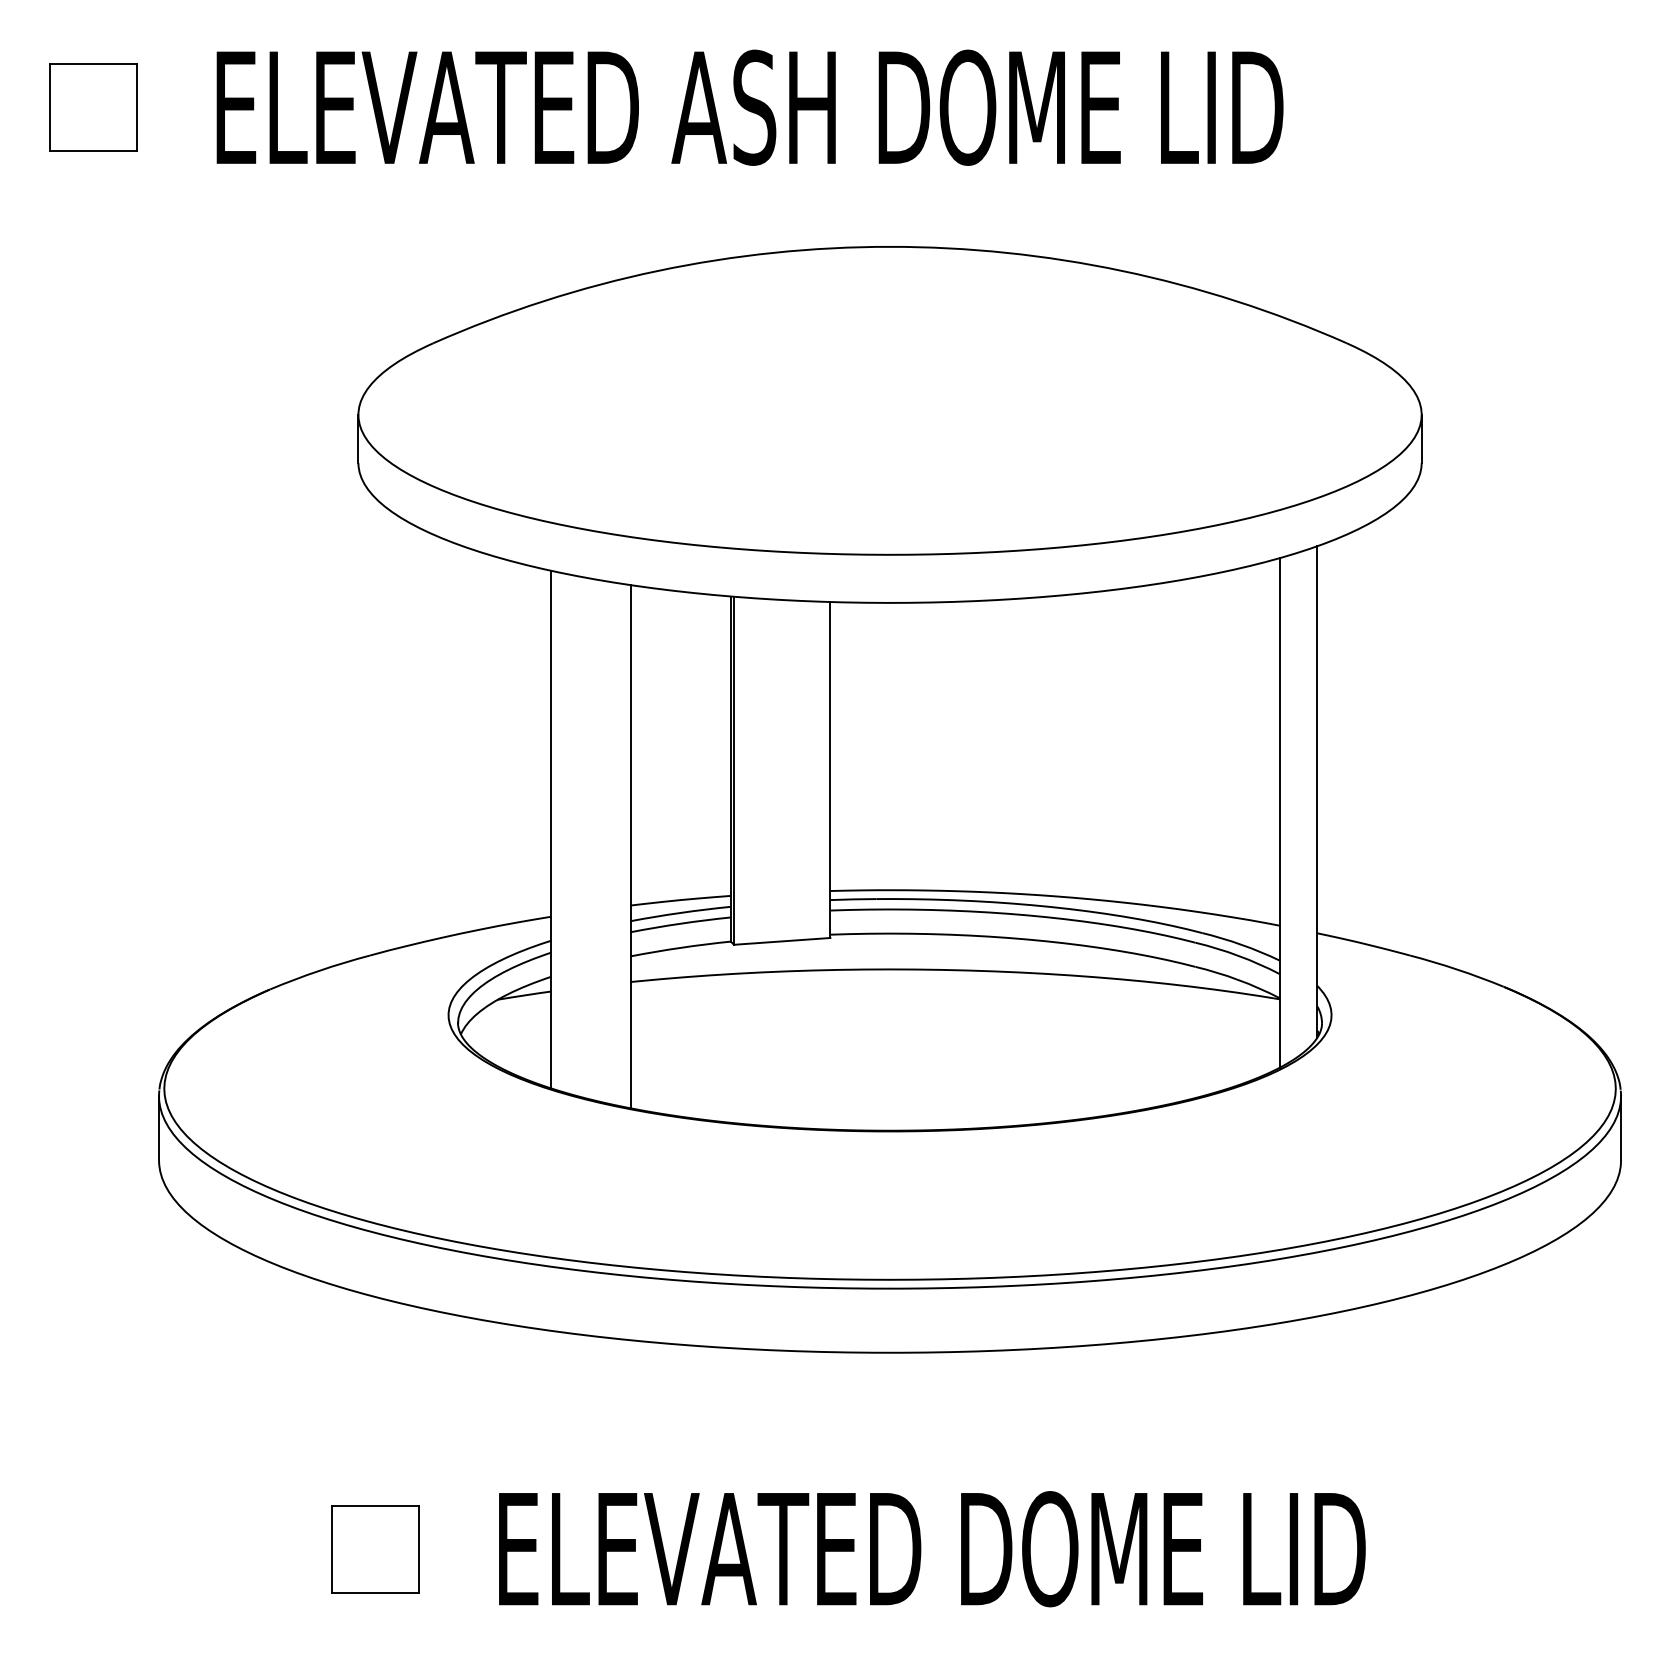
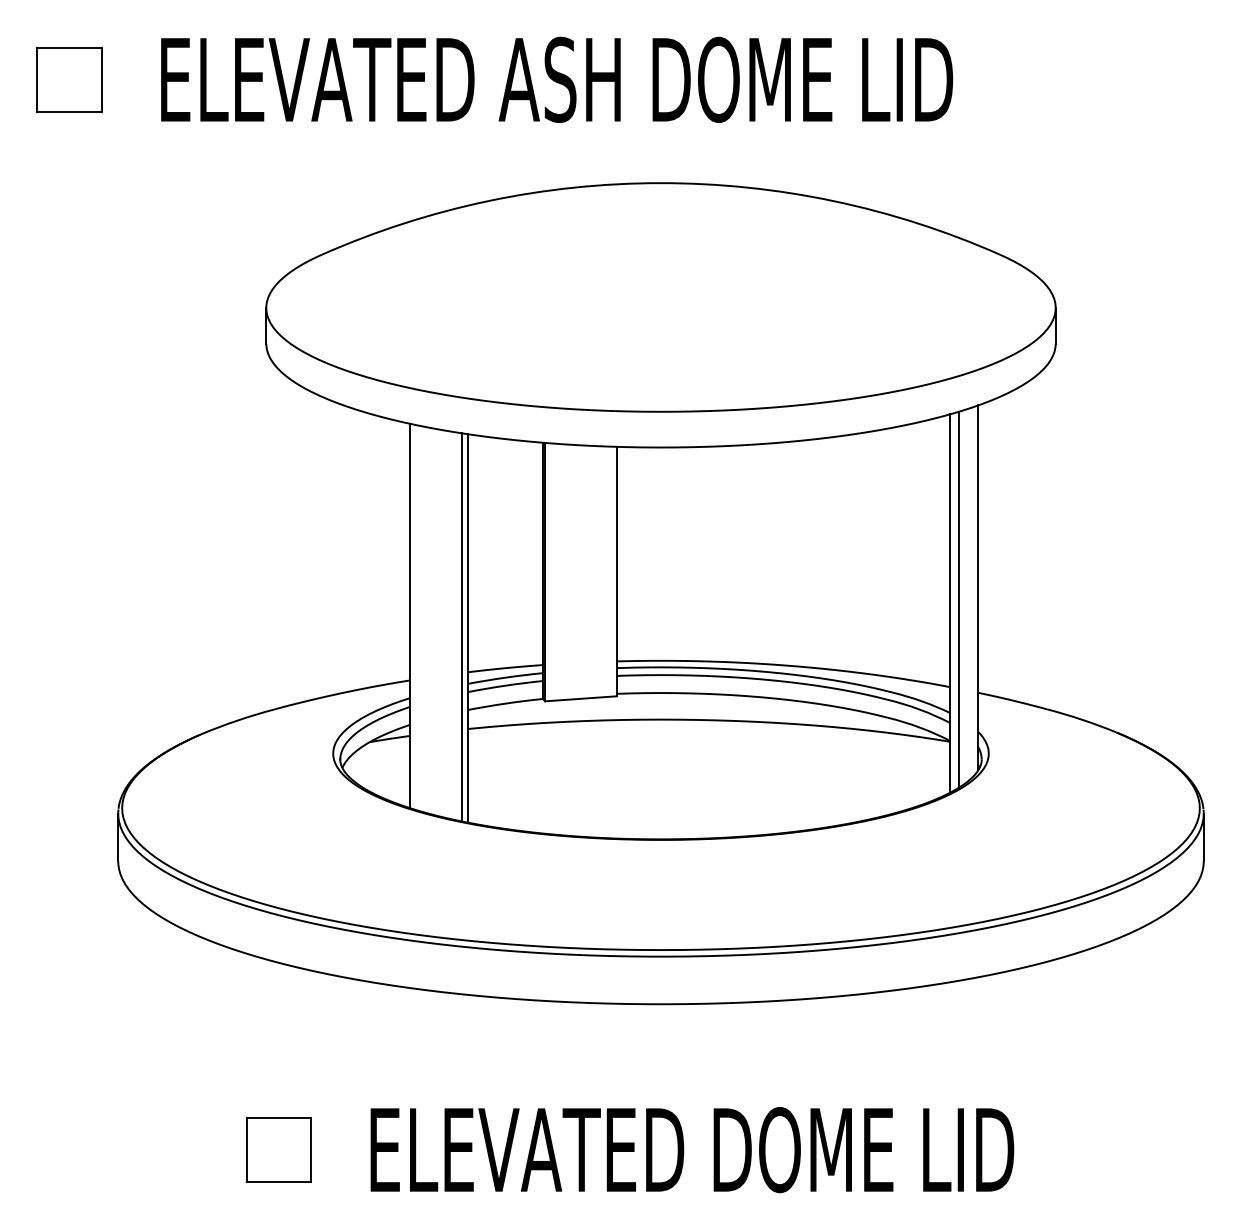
line: (1292, 807) -> (959, 599), added
line: (621, 845) -> (461, 627), added

